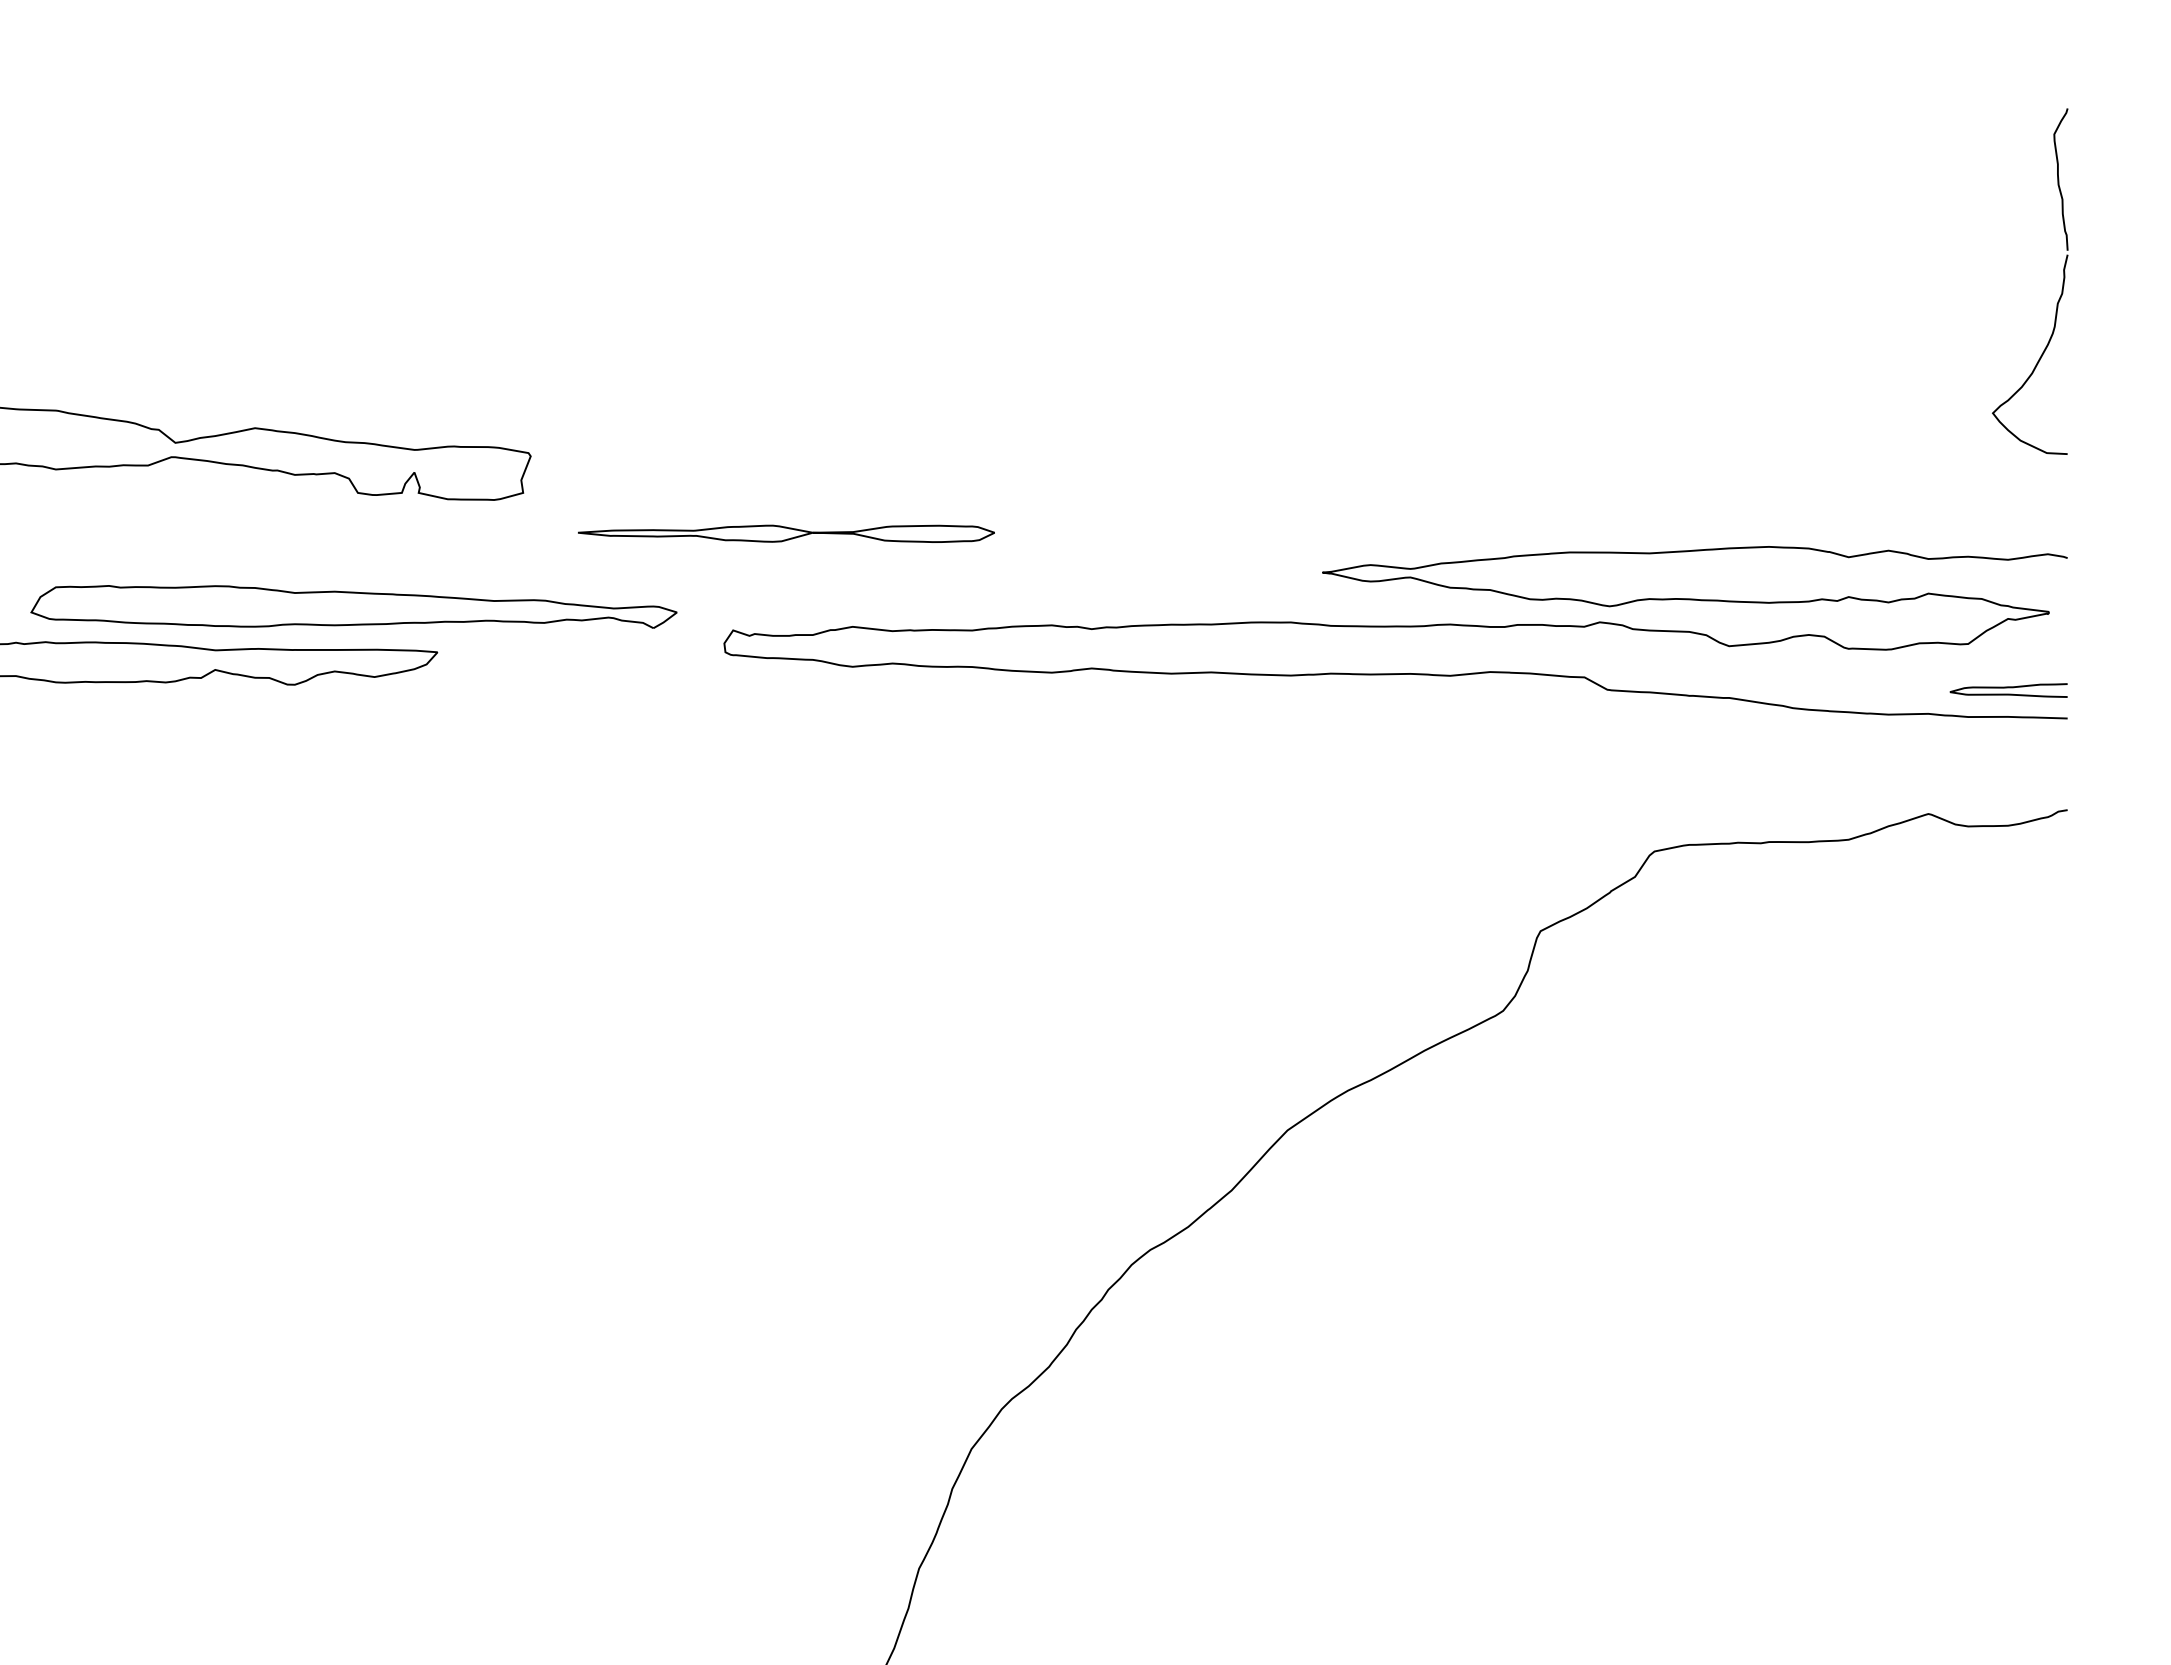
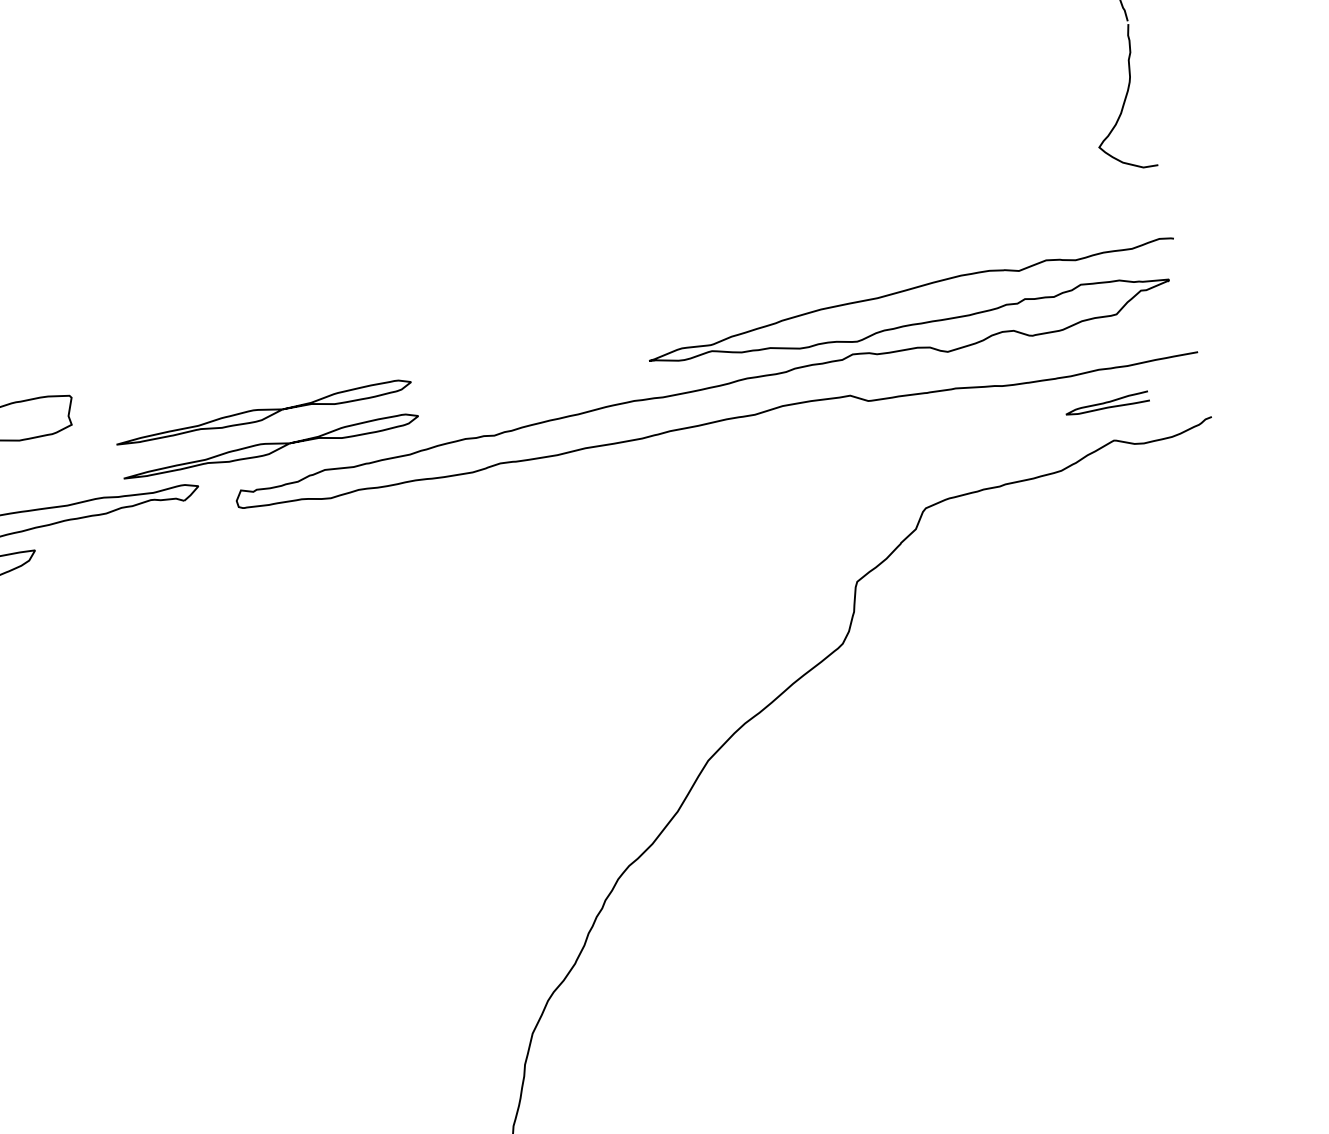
part: (786, 581) -> (271, 447), added
curve: (2008, 688) -> (1106, 403), moved

